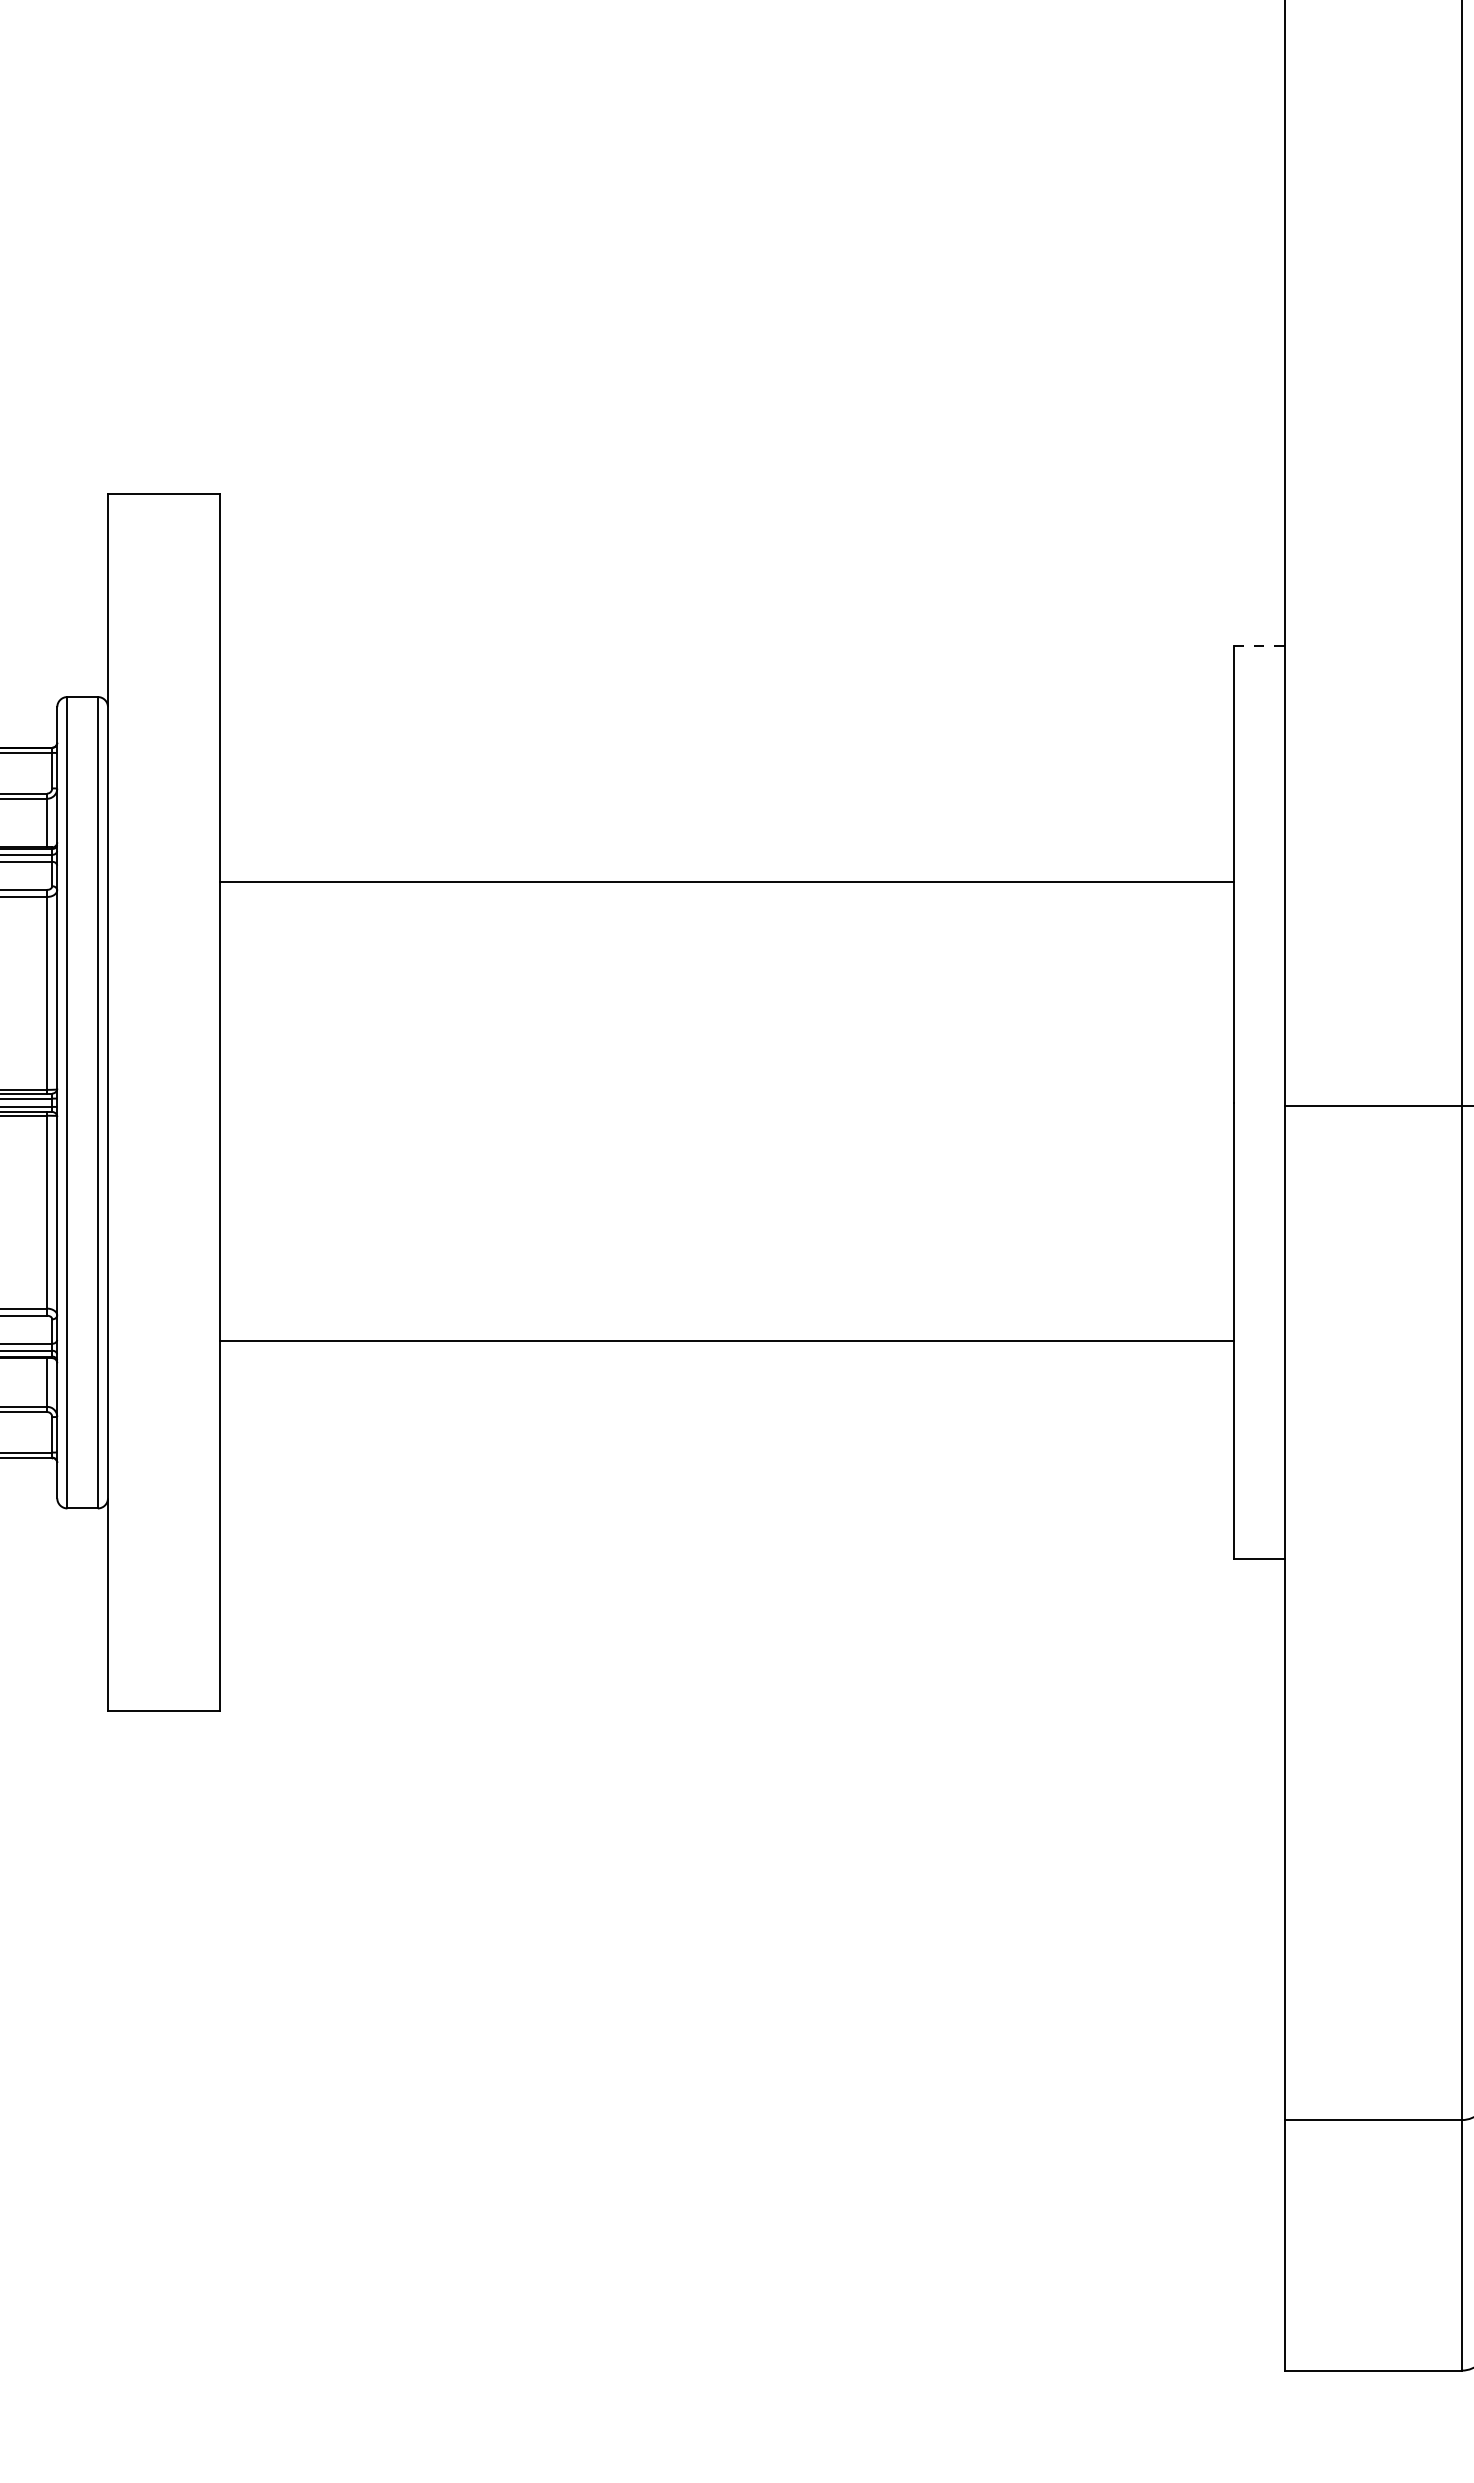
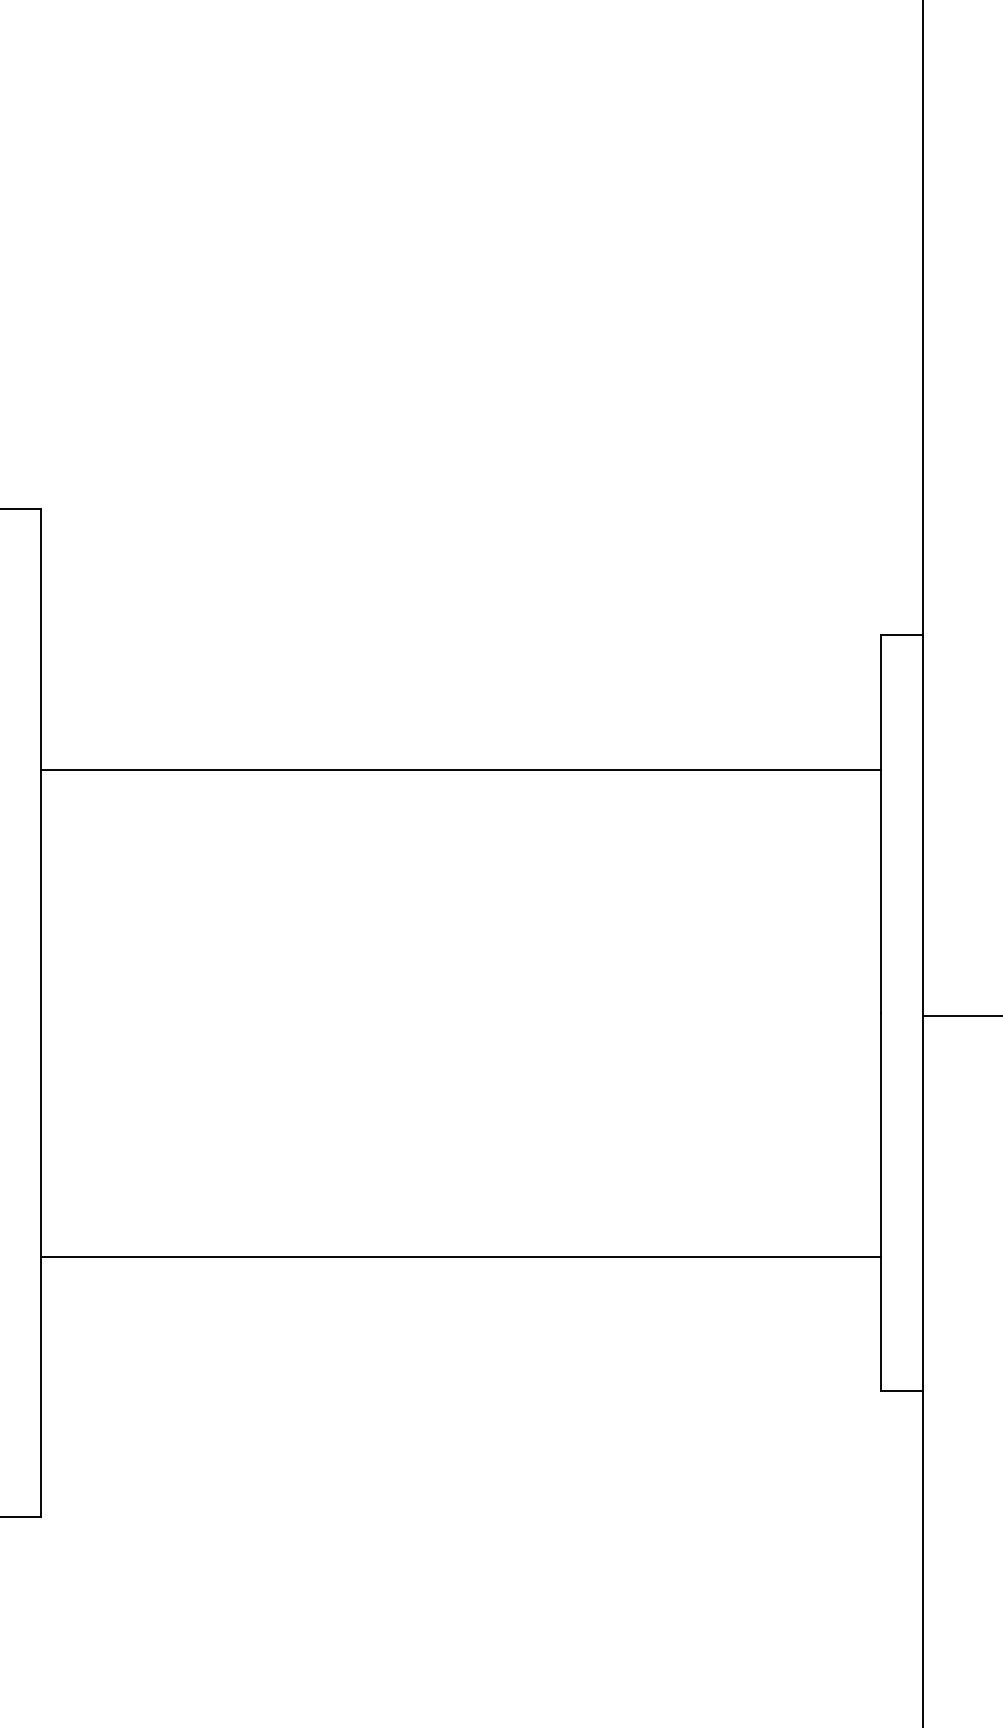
line: (1258, 646) -> (901, 635), dashed -> solid
line: (726, 881) -> (460, 769), moved
line: (726, 1340) -> (460, 1256), moved

